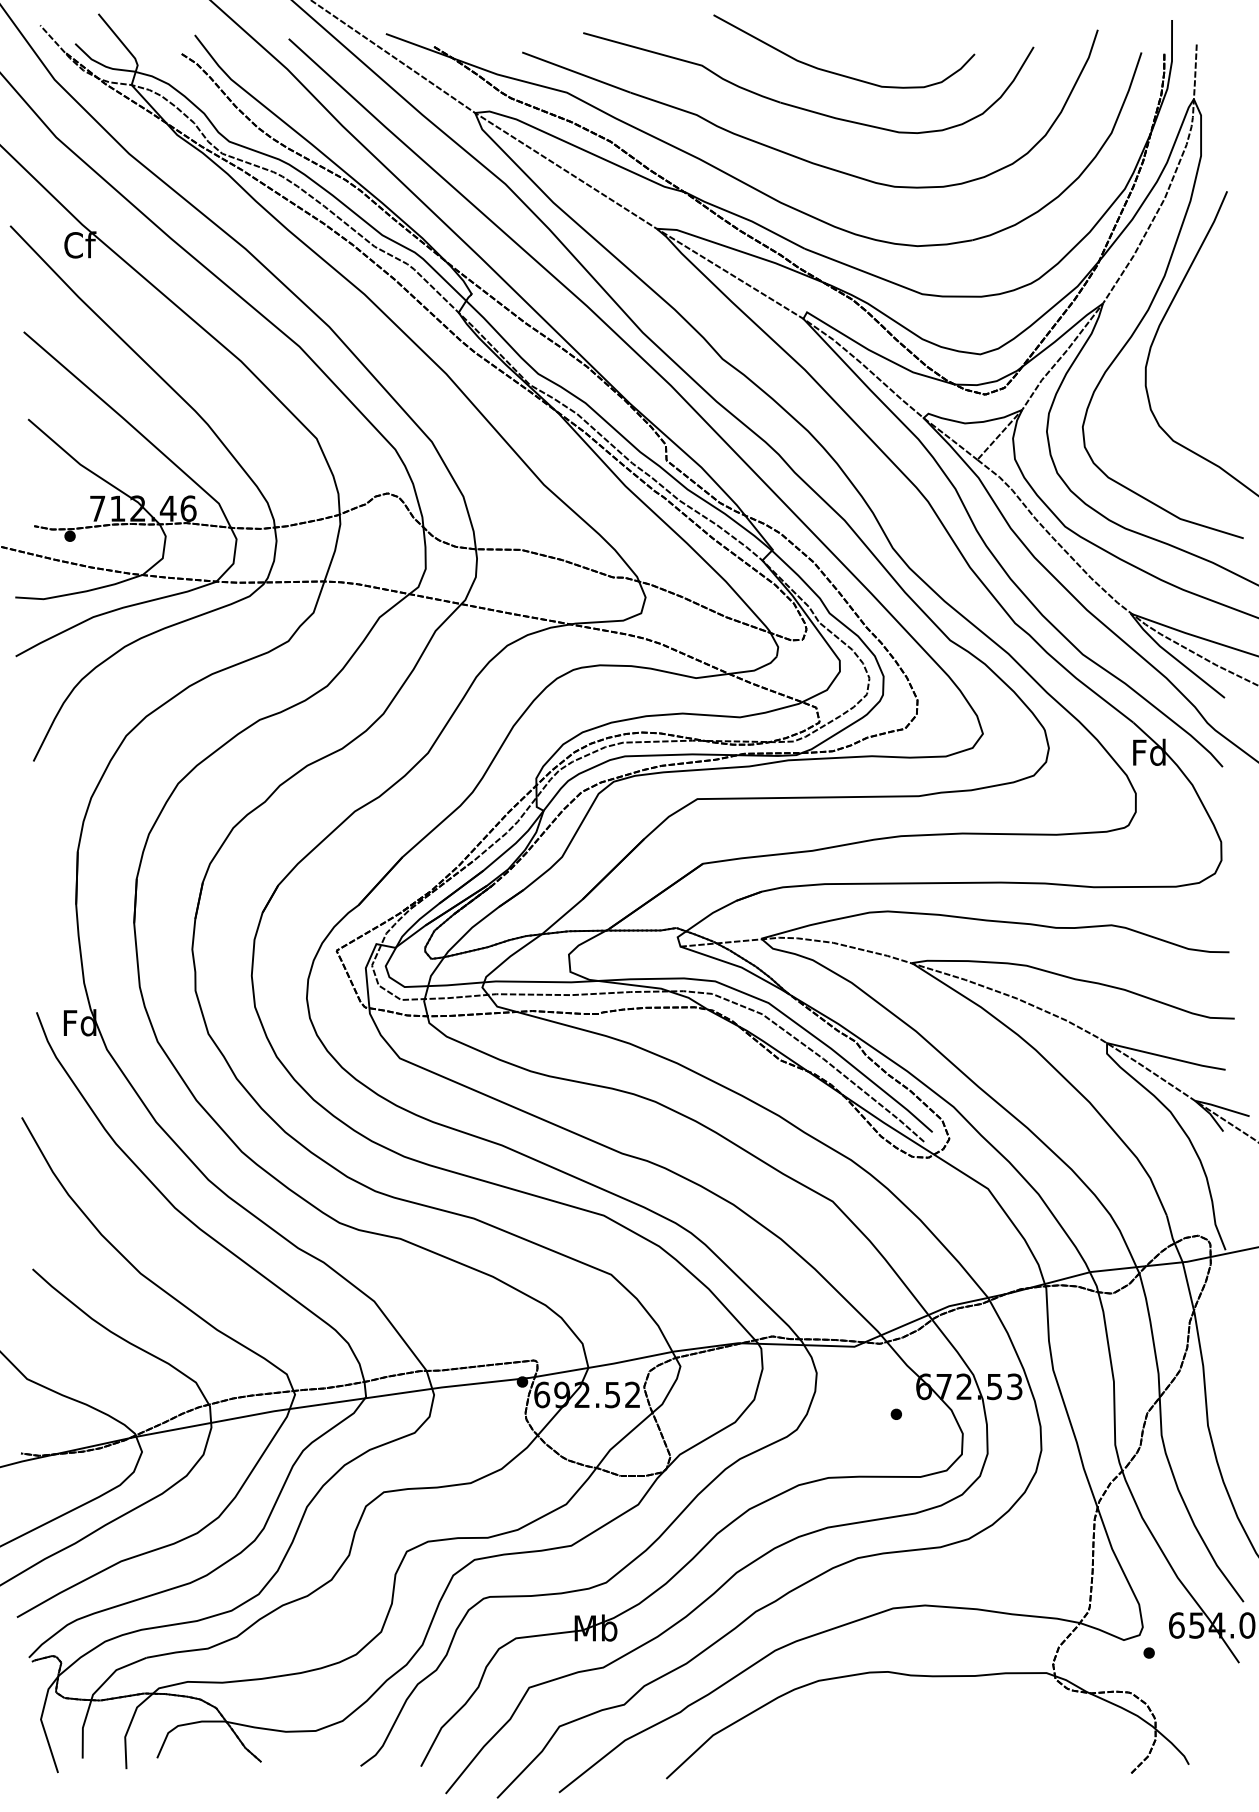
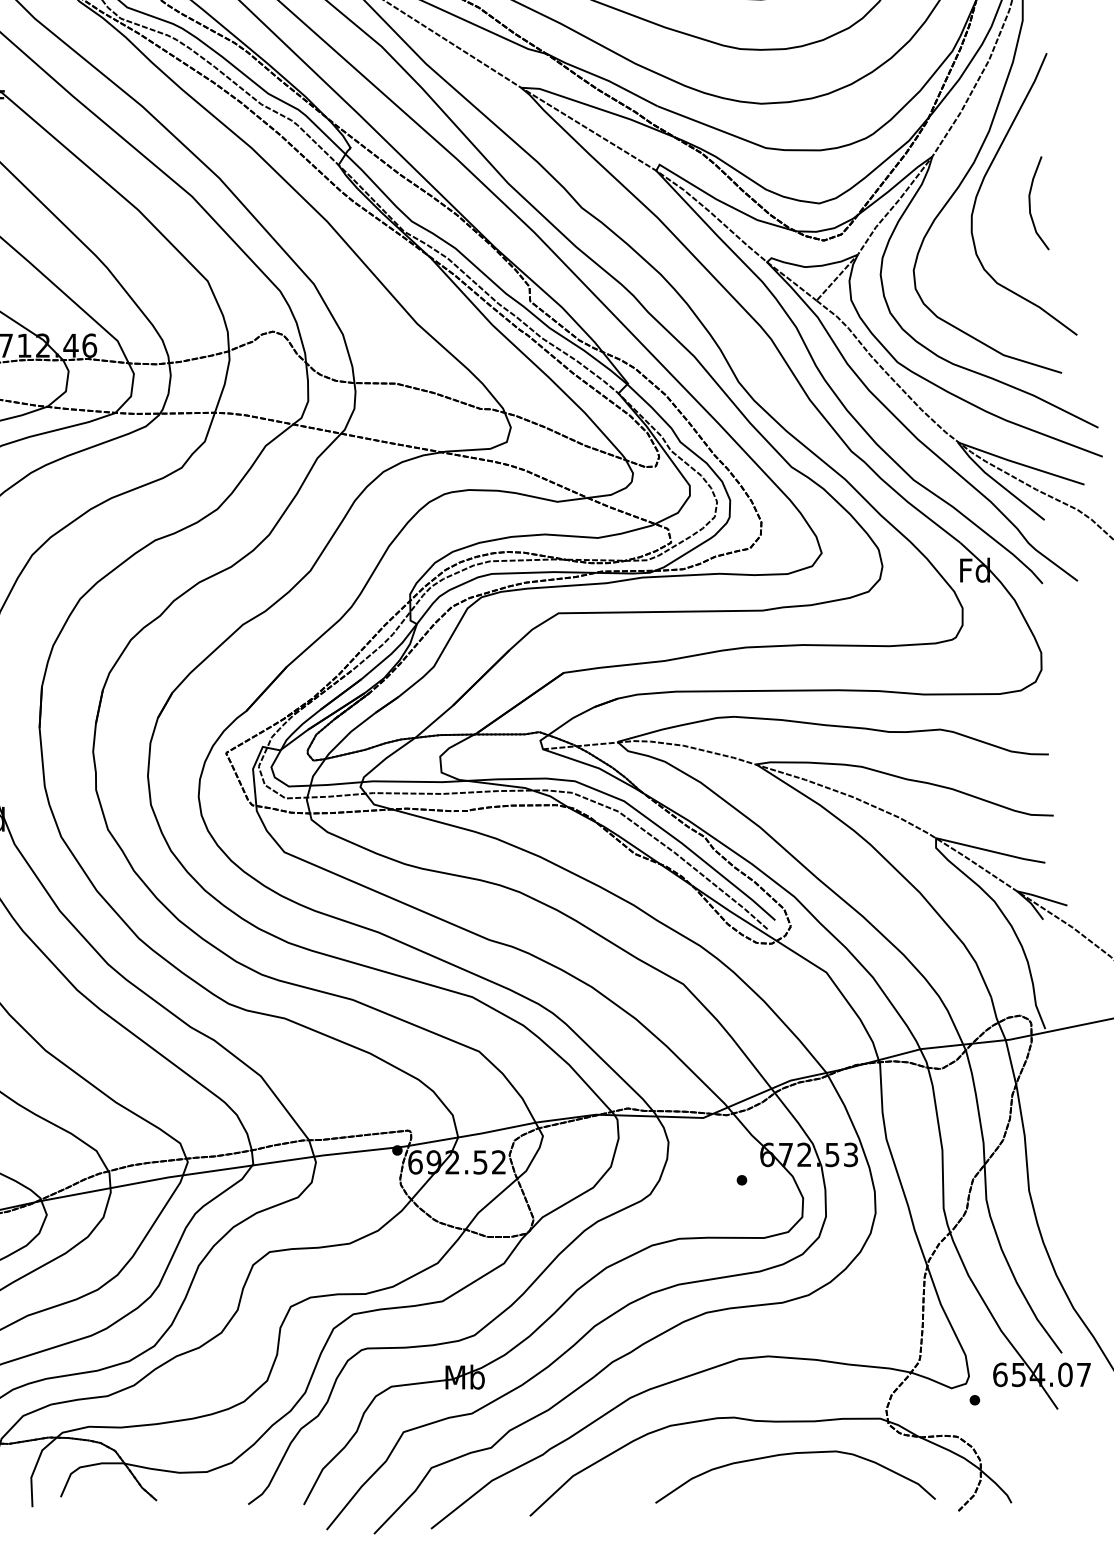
curve: (1209, 353) -> (1030, 202), added
curve: (954, 1711) -> (795, 1454), added

